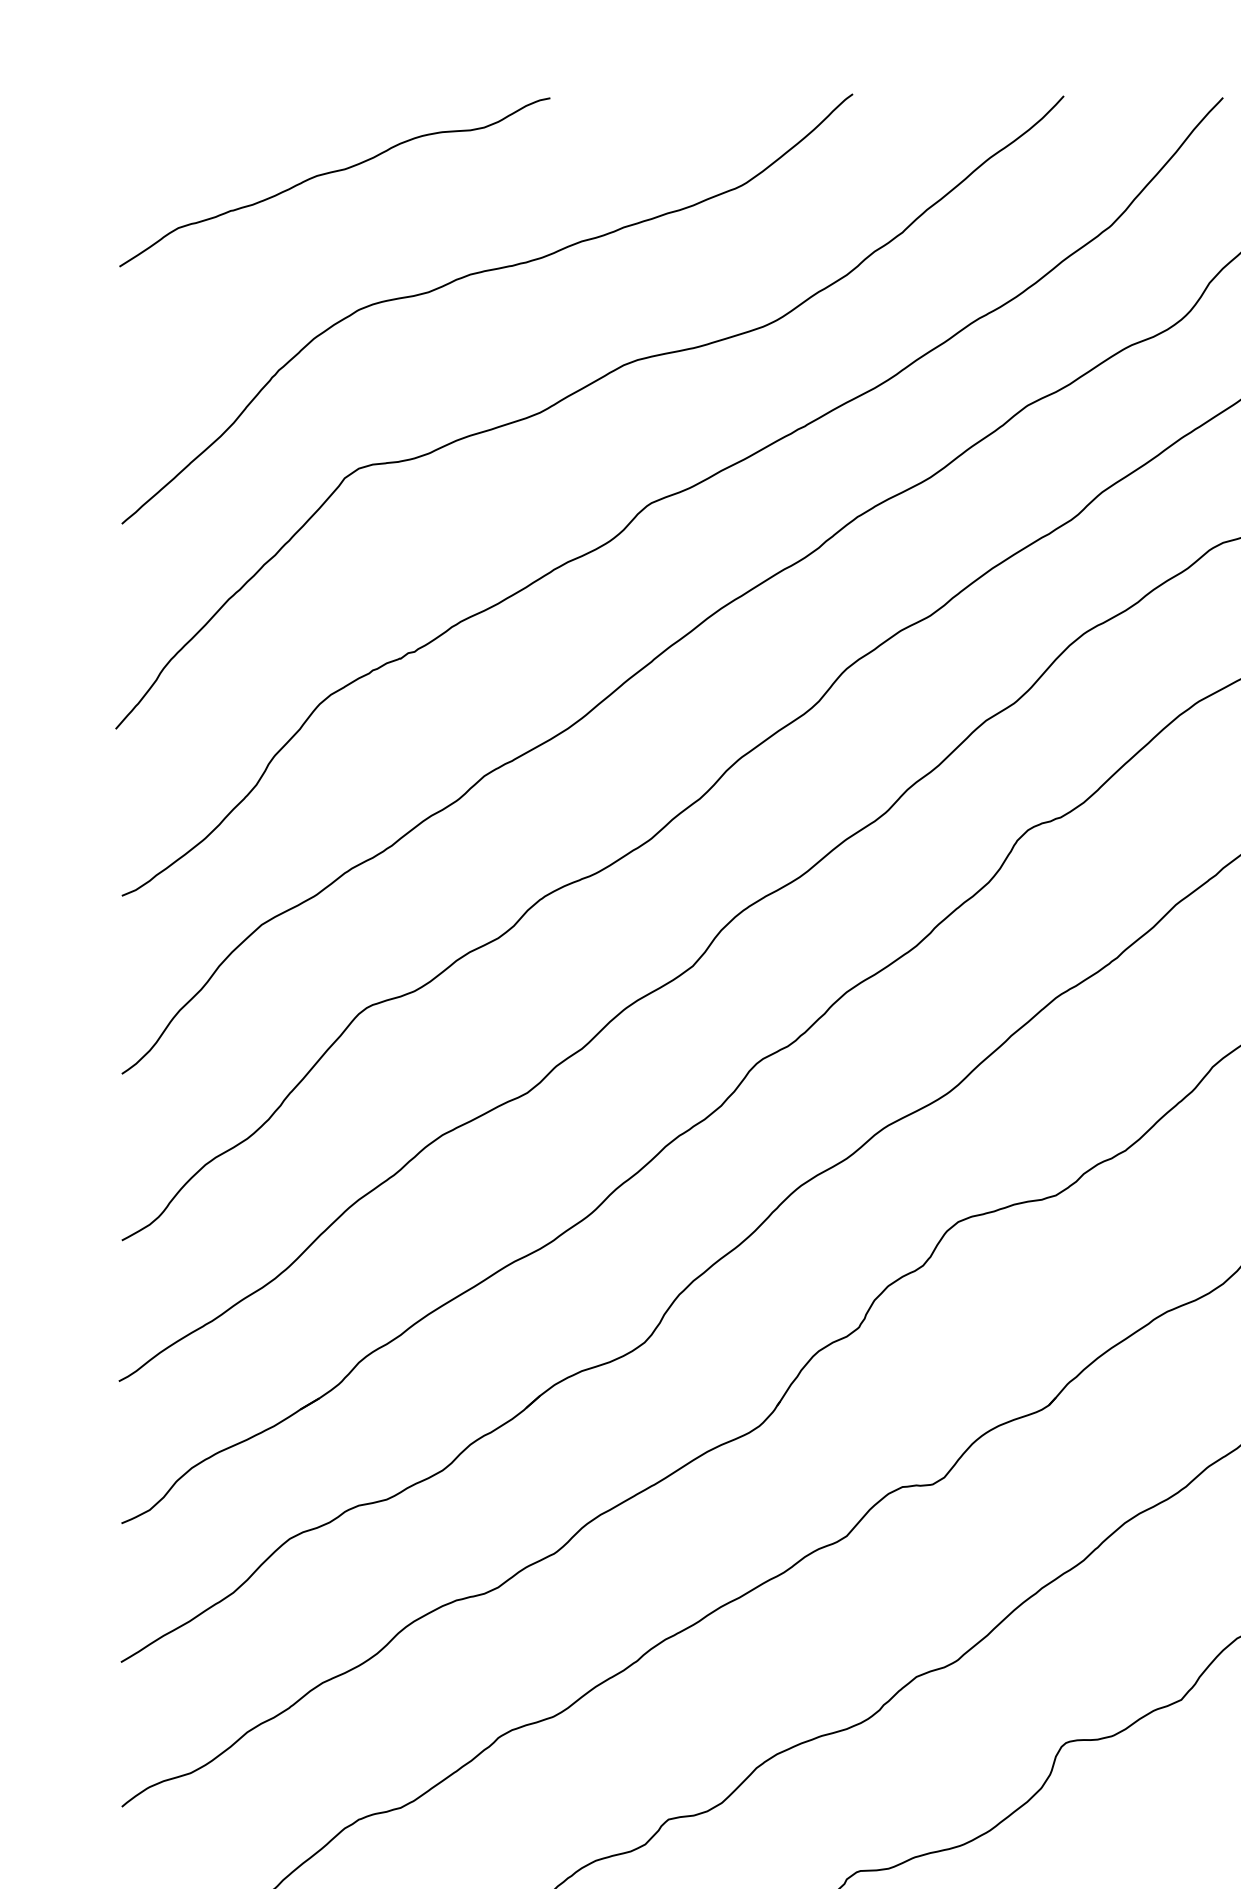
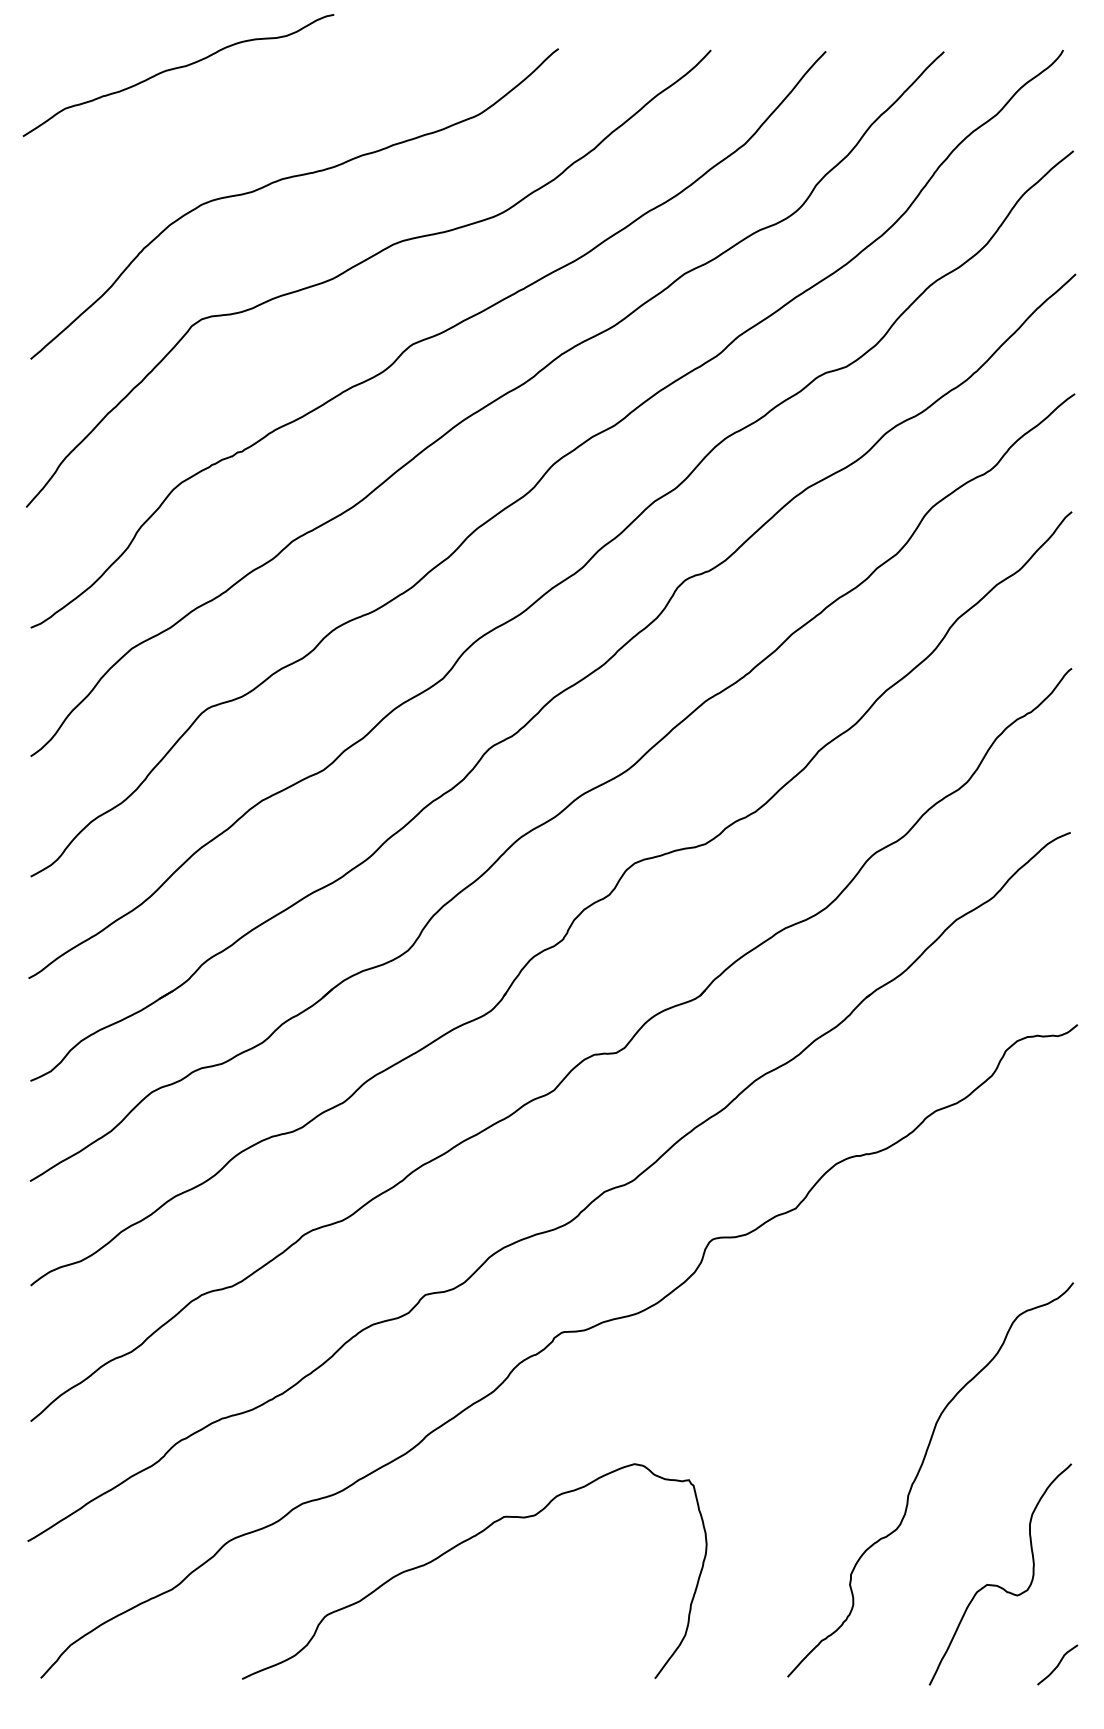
curve: (332, 173) -> (176, 69), moved

